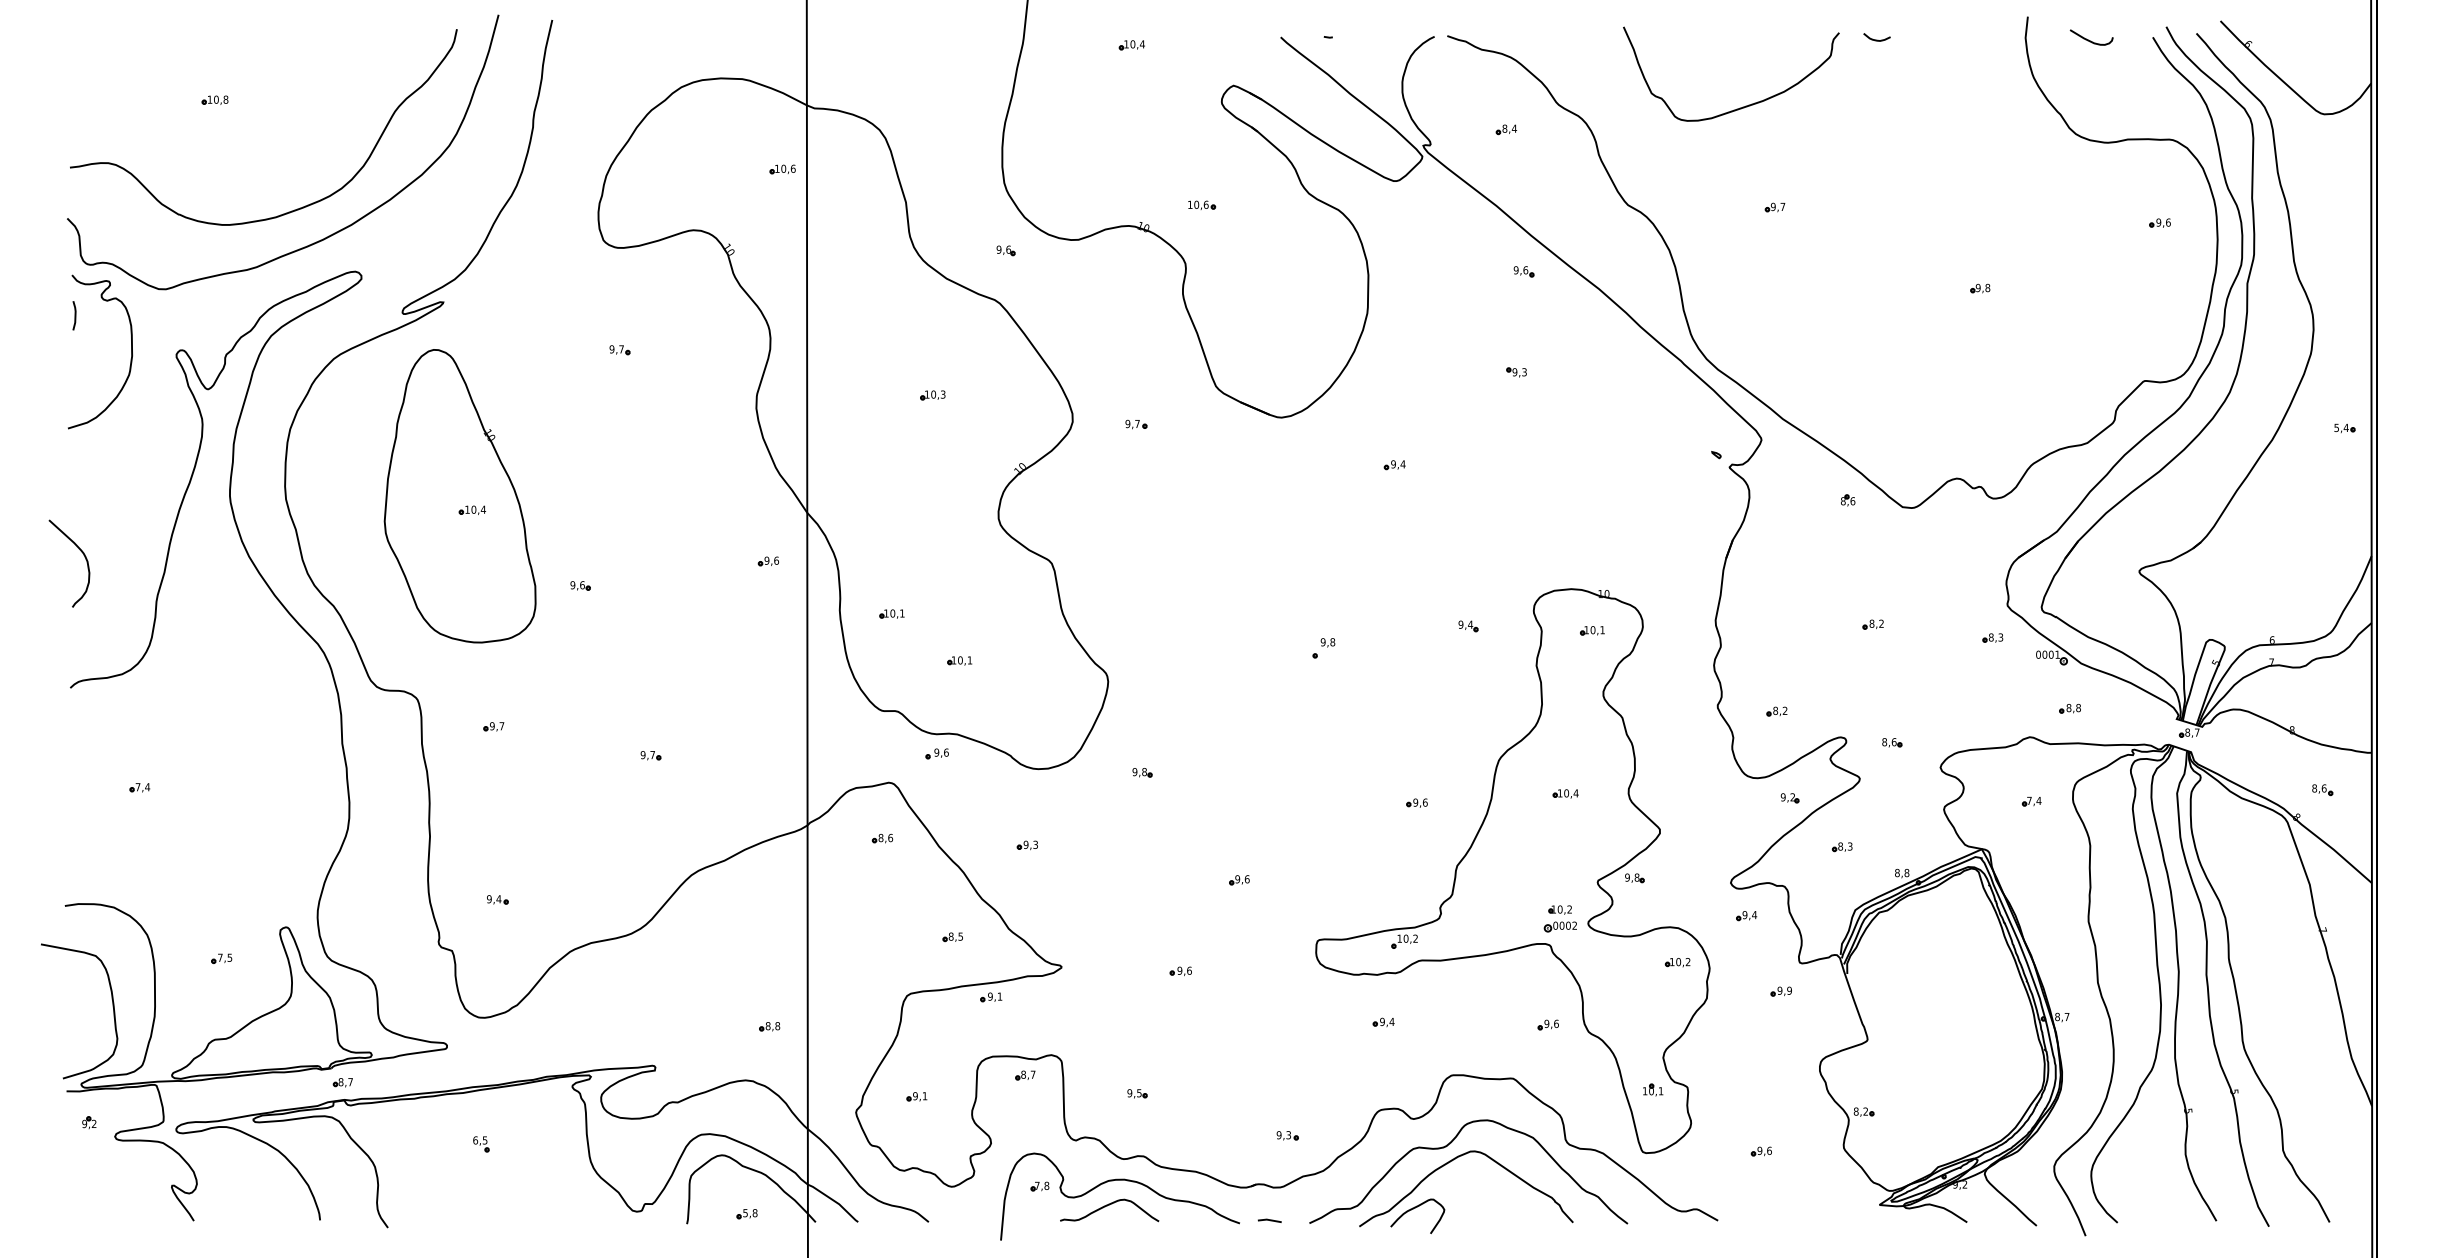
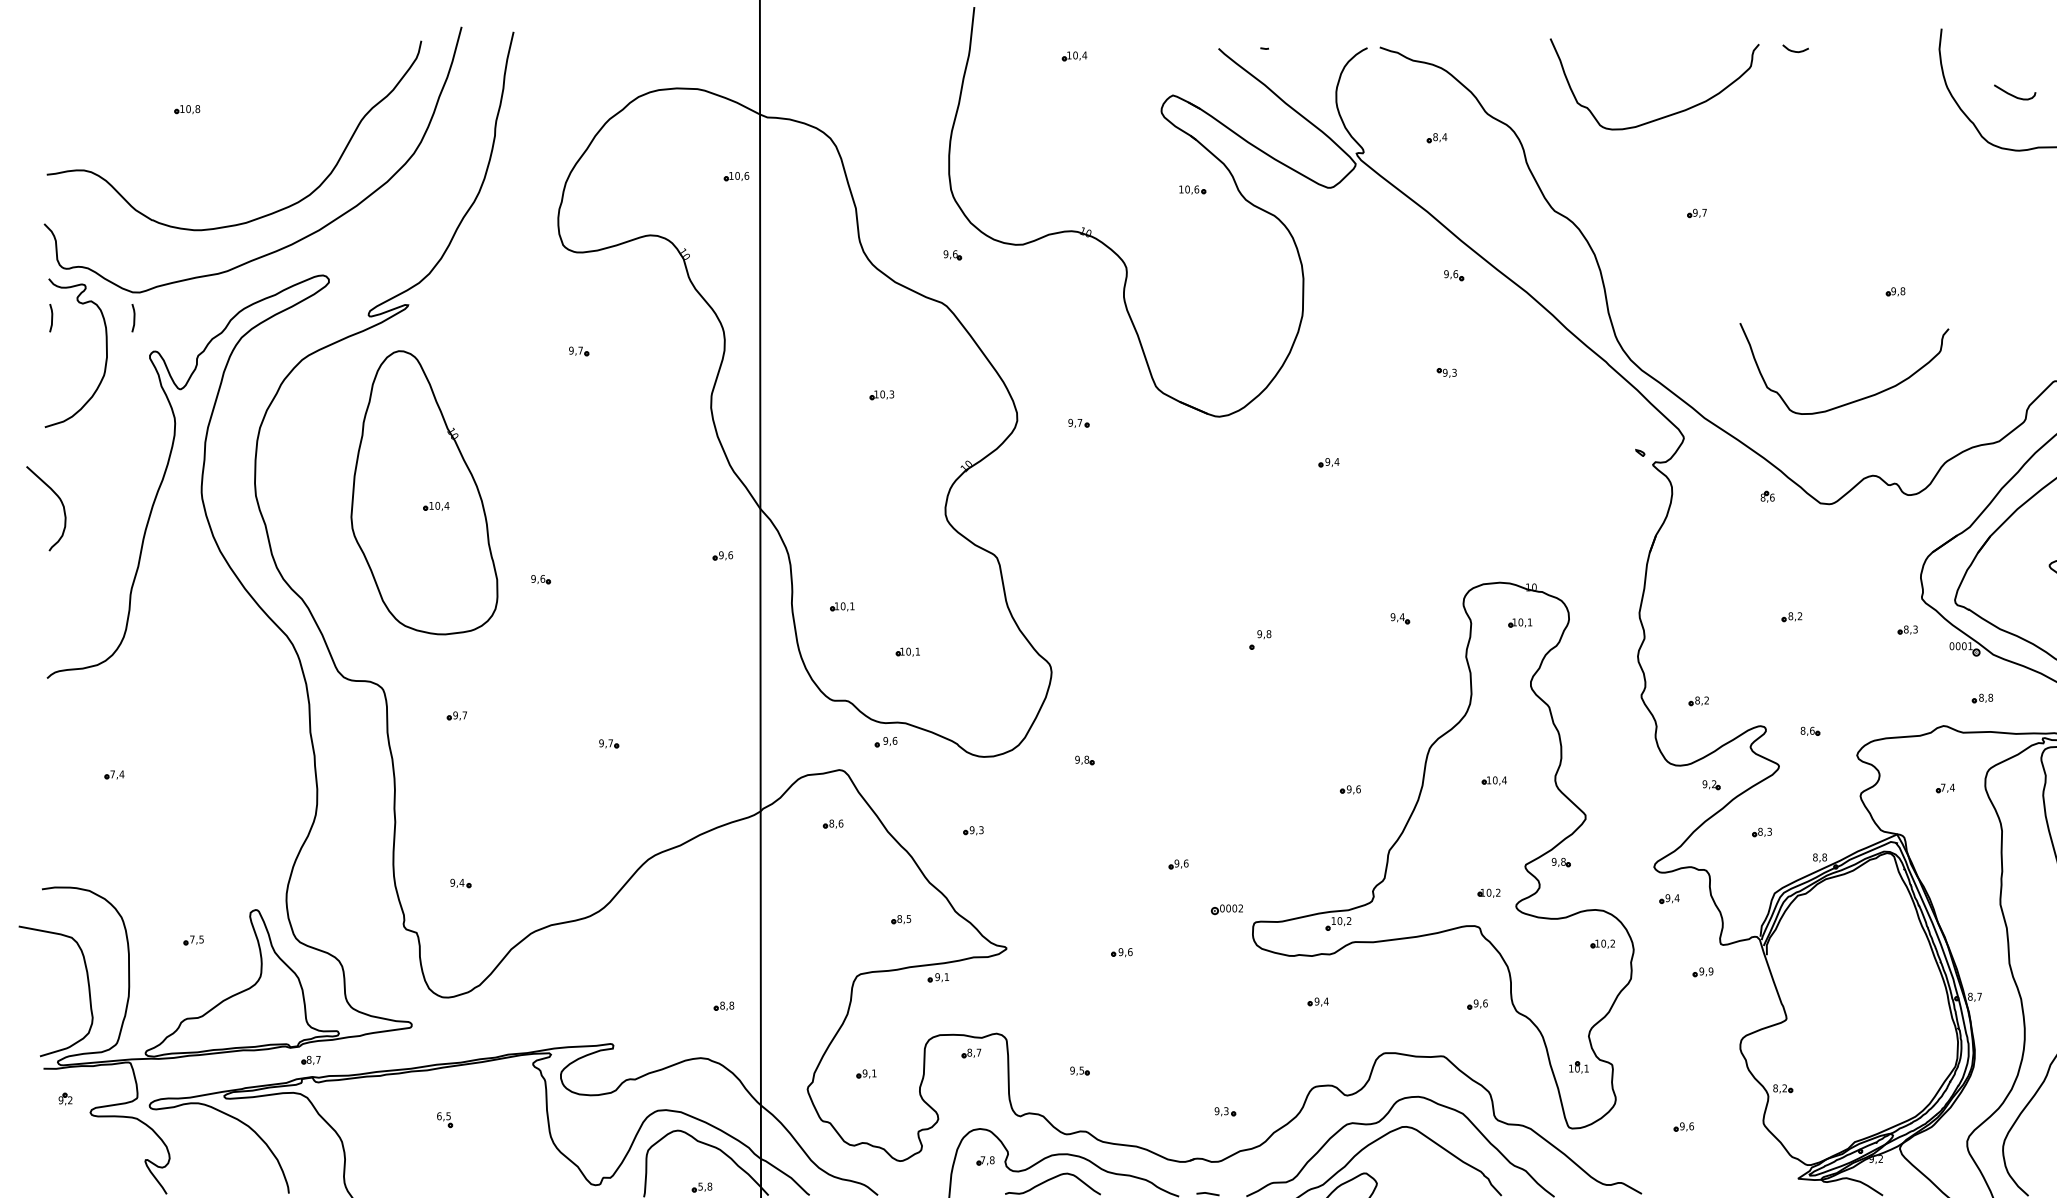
curve: (2090, 40) -> (2013, 95), moved
part: (1202, 204) -> (1193, 189), moved
line: (159, 315) -> (133, 317), added
curve: (1938, 400) -> (1855, 400), added
curve: (83, 555) -> (59, 500), moved
part: (1559, 926) -> (1226, 909), moved

